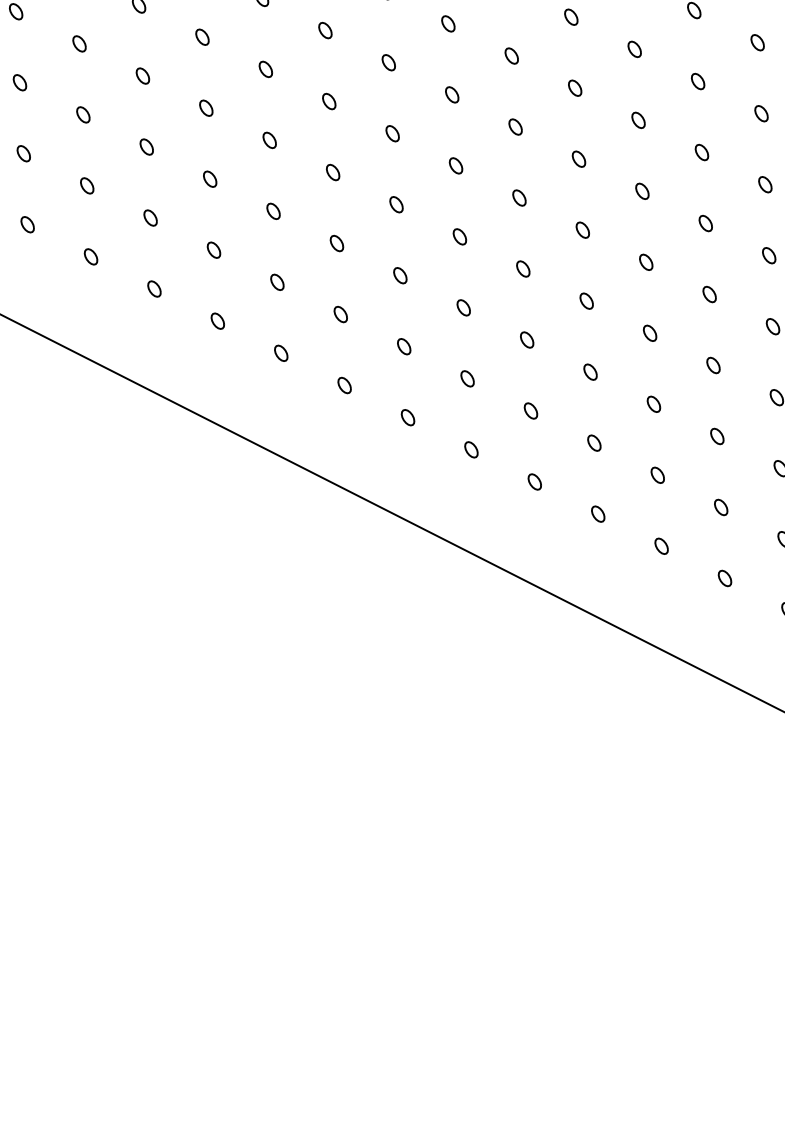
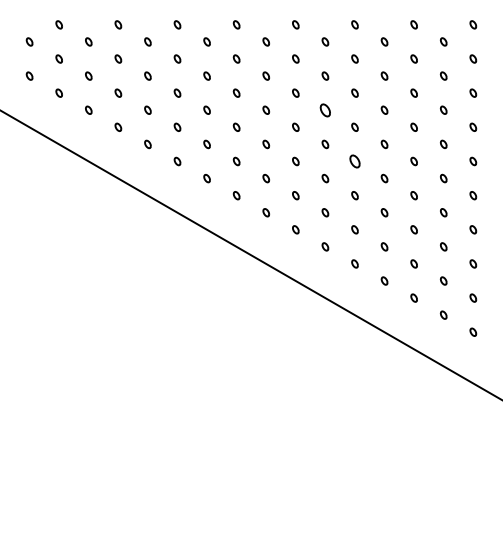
part: (456, 164) -> (325, 109), size x1.6
part: (522, 269) -> (354, 161), size x1.6

